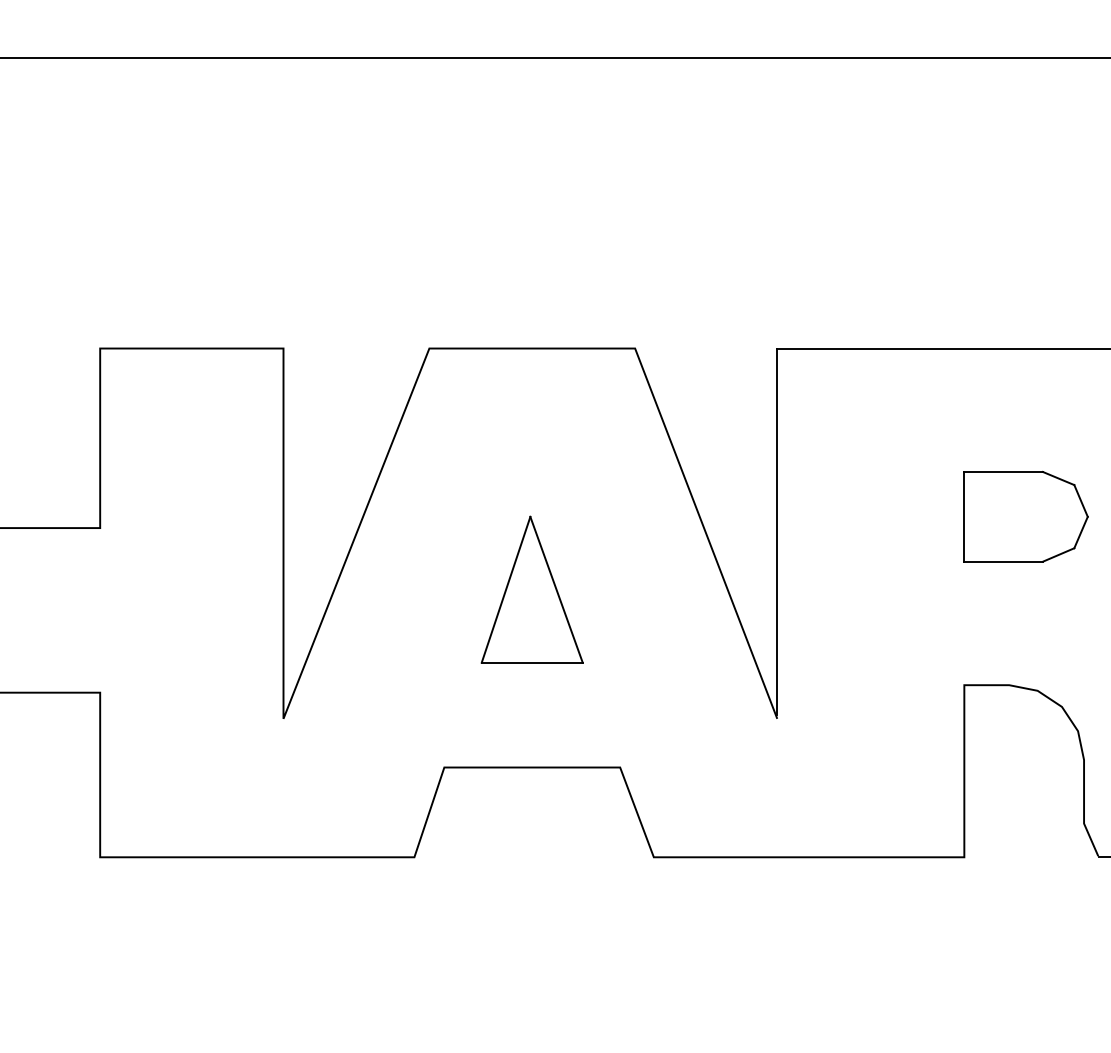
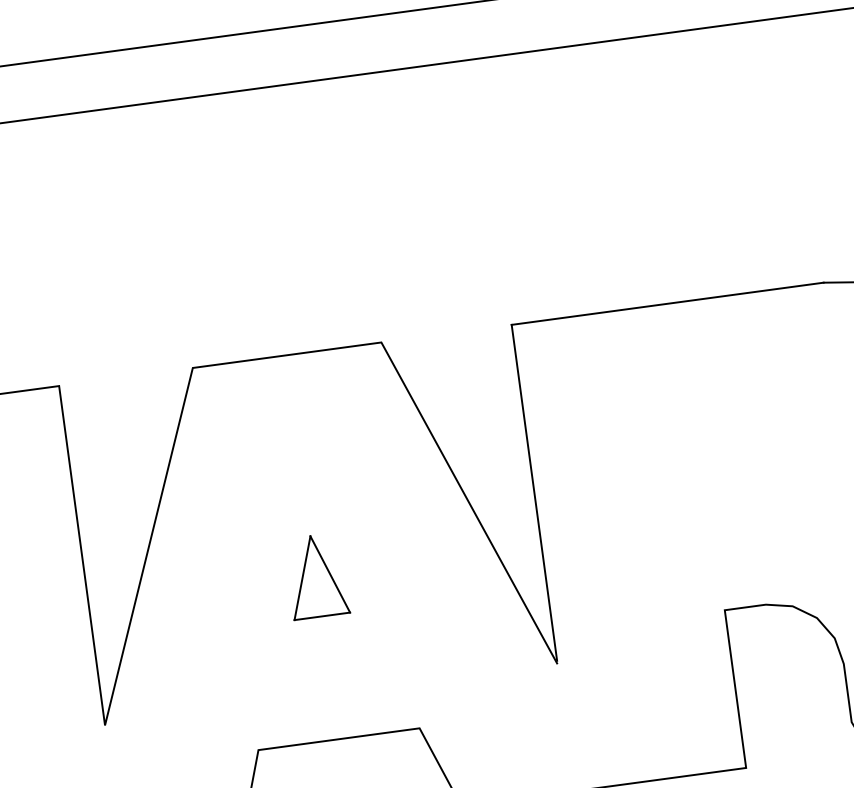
part: (1025, 516) -> (759, 448), removed
part: (531, 589) -> (316, 576), size x0.6

